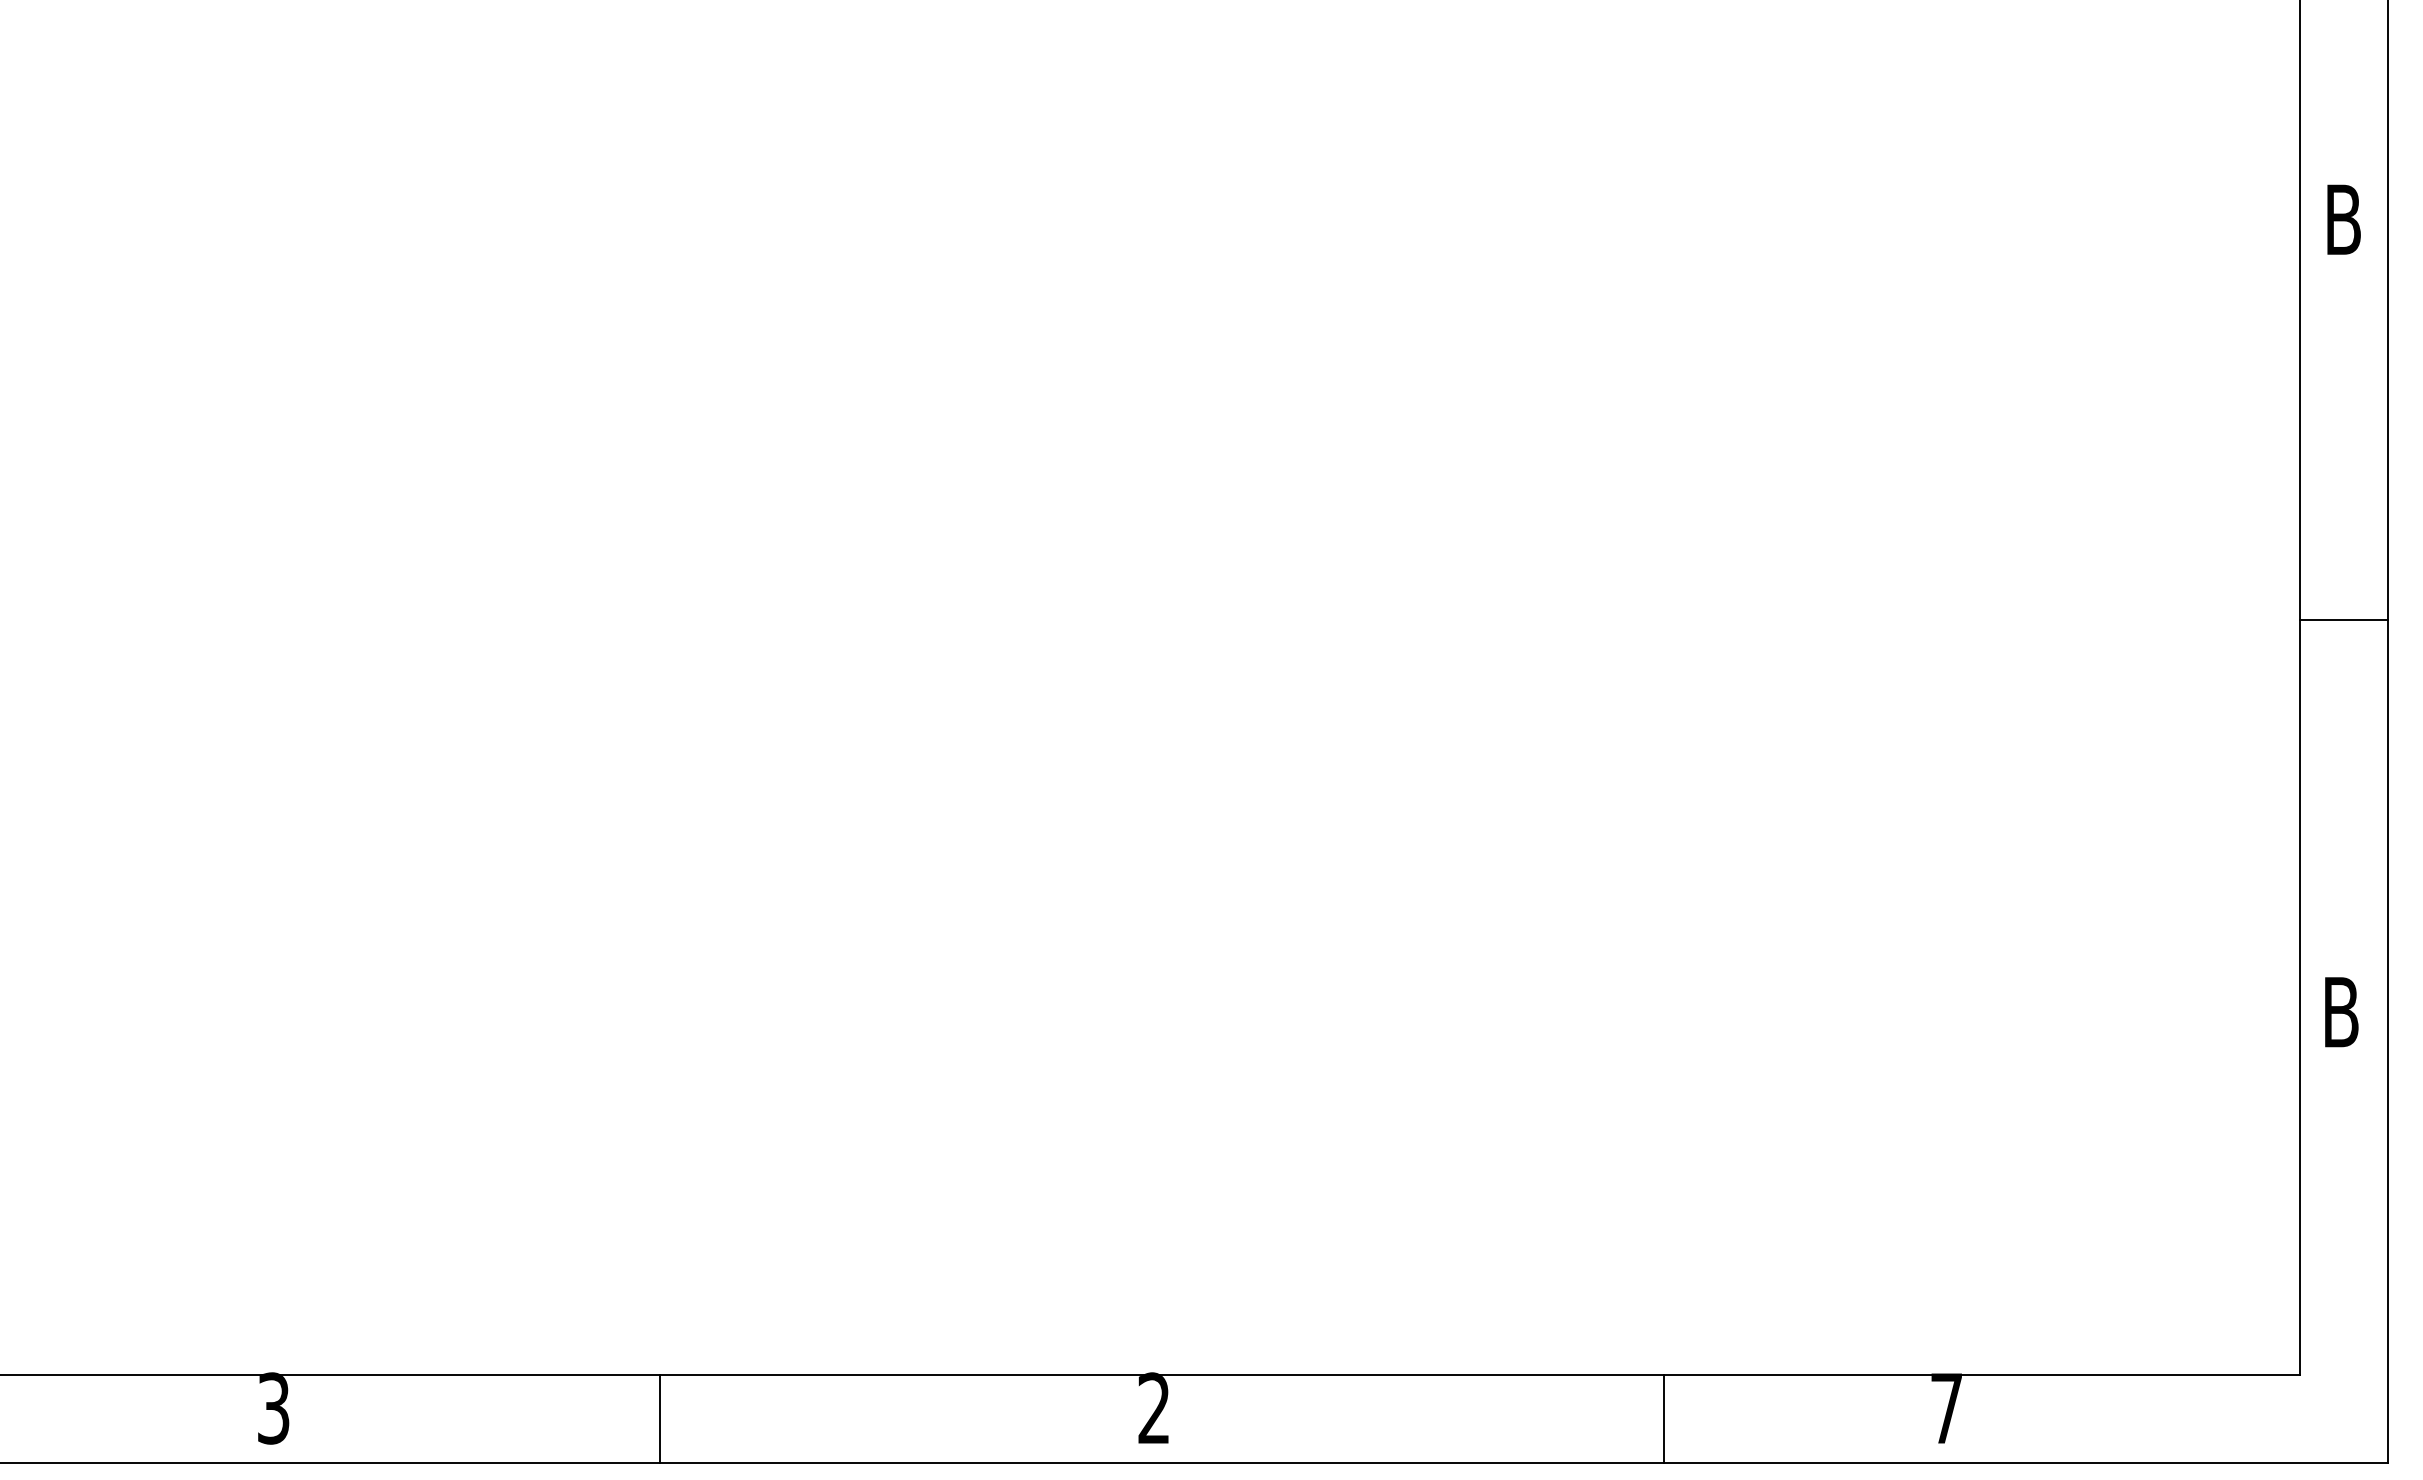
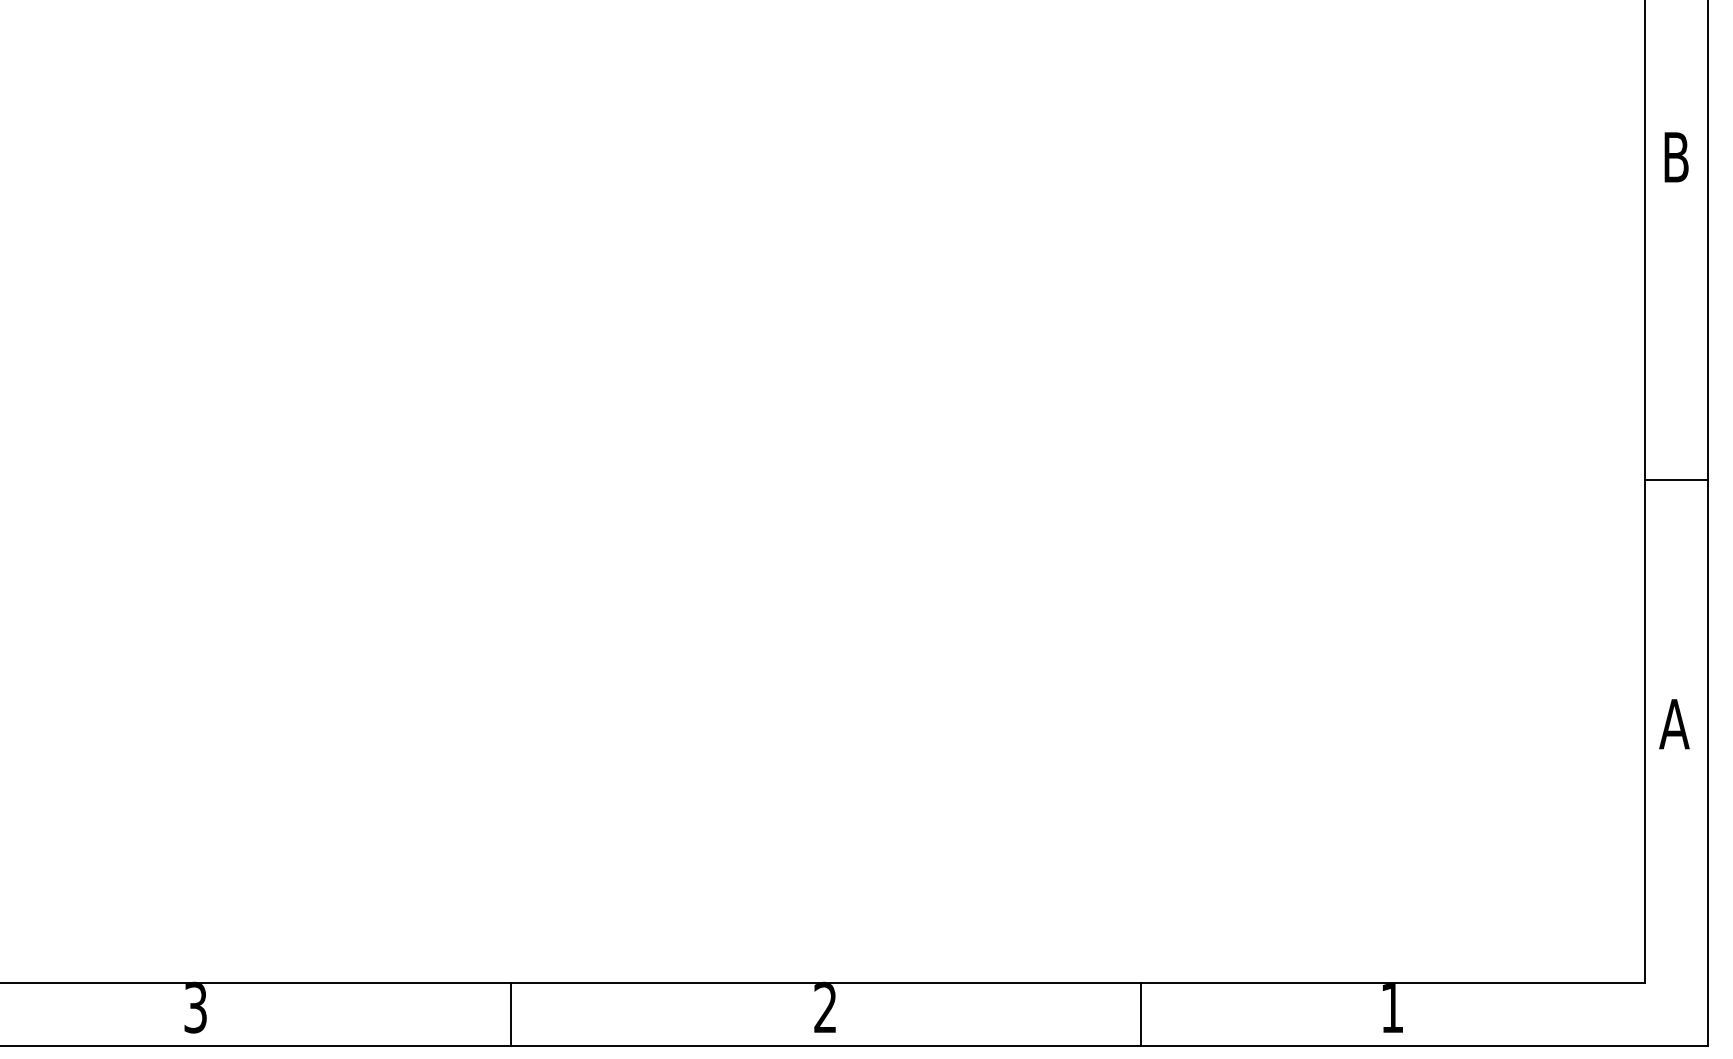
line: (2343, 620) -> (1676, 479), moved
text: (2340, 1012) -> (1674, 724), B -> A
text: (1946, 1408) -> (1392, 1007), 7 -> 1
line: (659, 1418) -> (510, 1014), moved
line: (1664, 1418) -> (1141, 1014), moved

